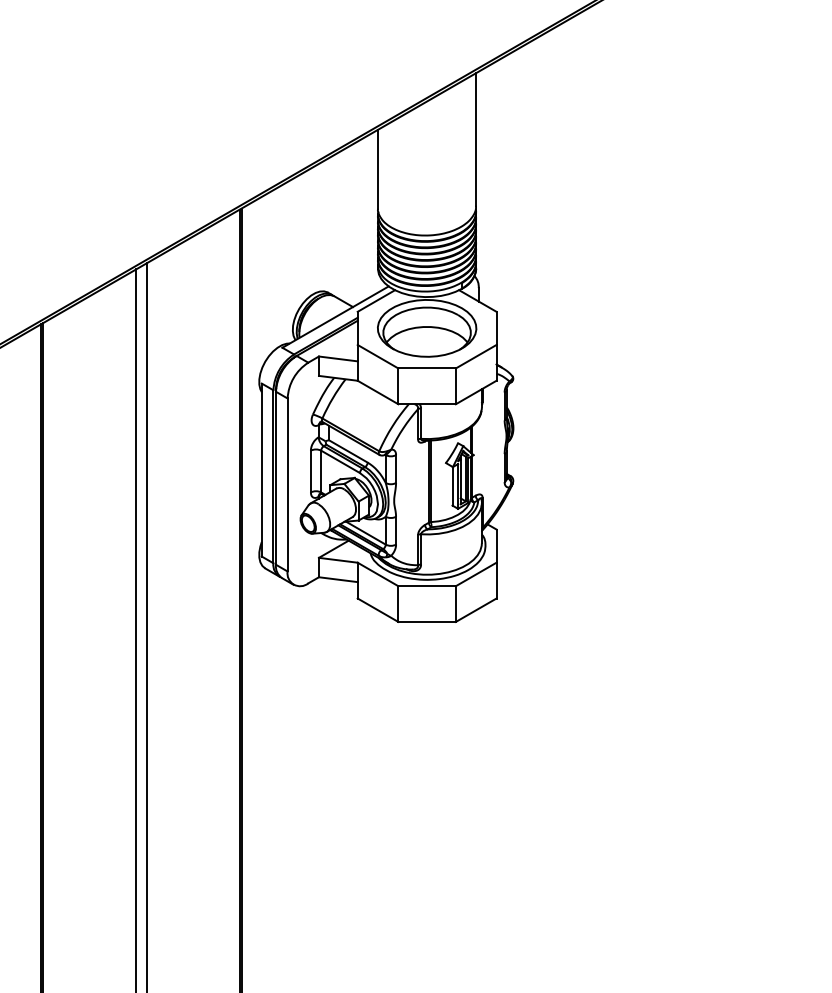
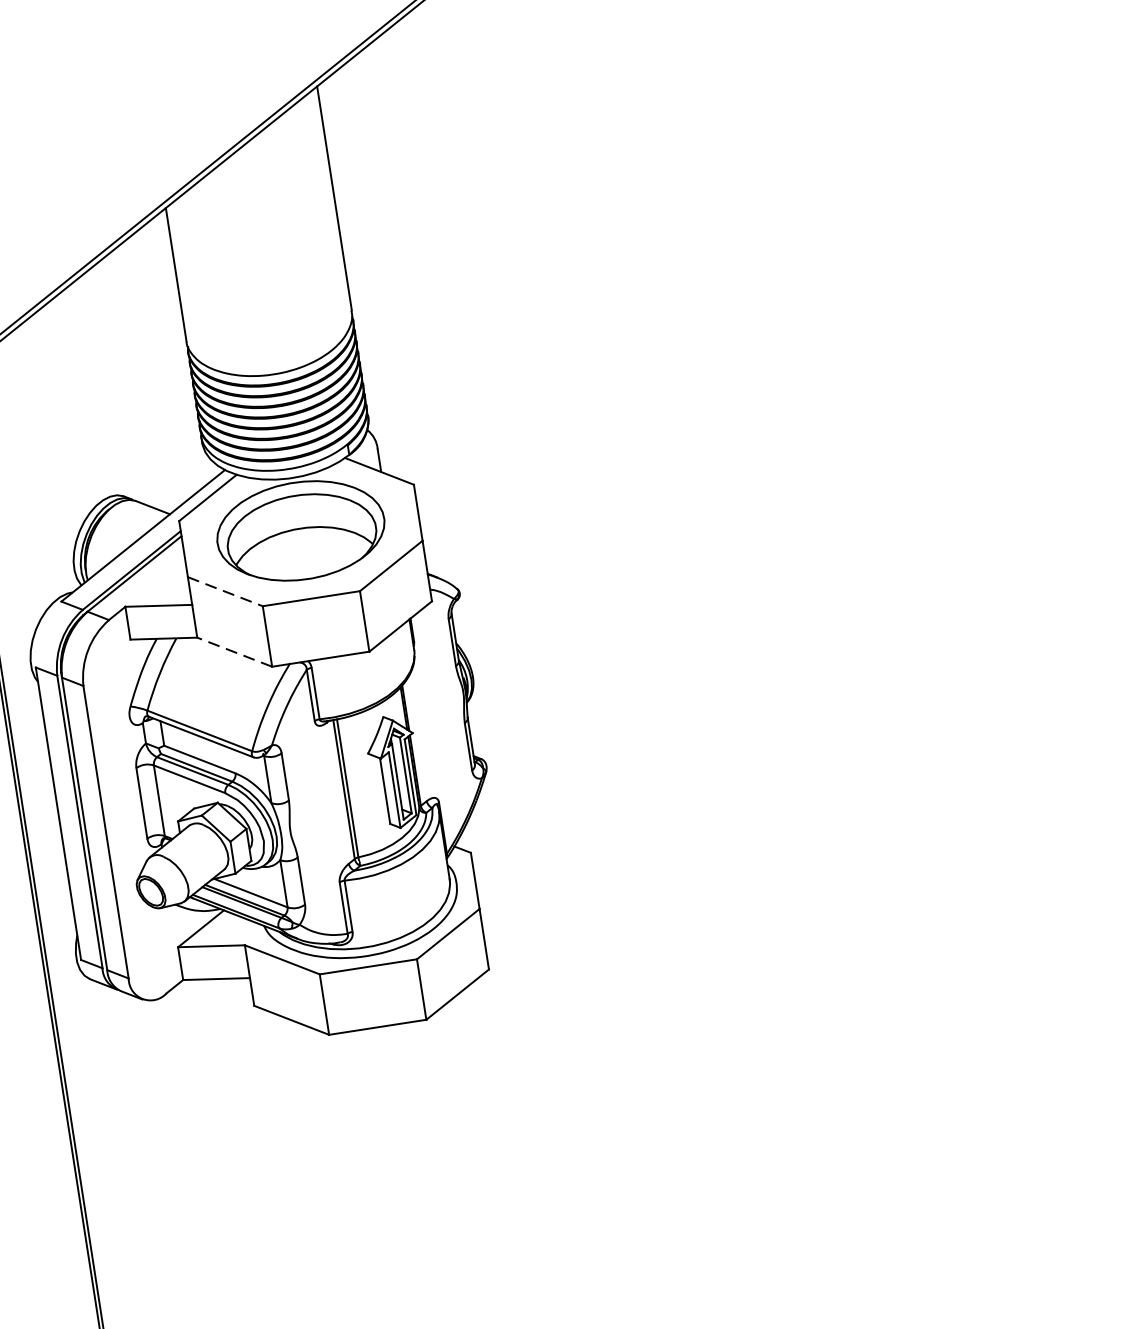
line: (378, 356) -> (226, 591), solid -> dashed
line: (377, 392) -> (233, 652), solid -> dashed

